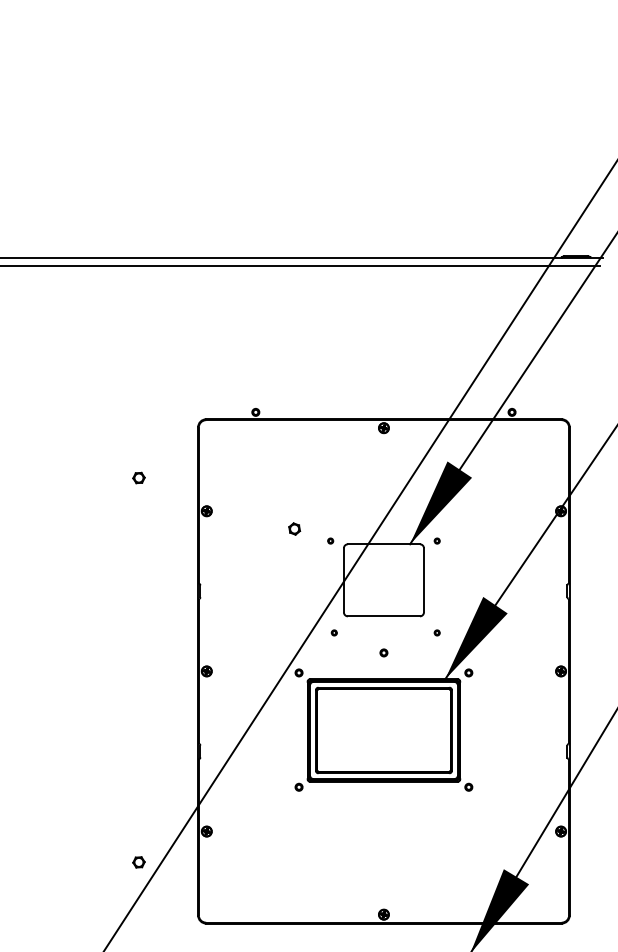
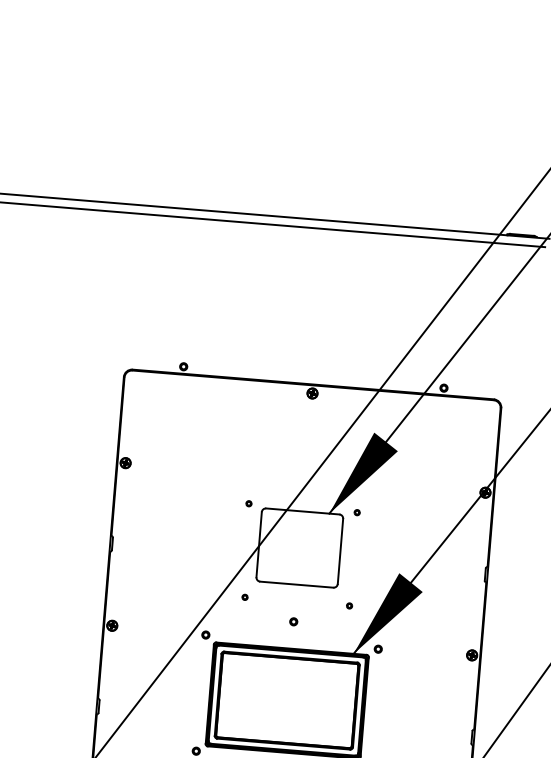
part: (138, 477) -> (59, 423), removed
part: (294, 528) -> (213, 487), removed

